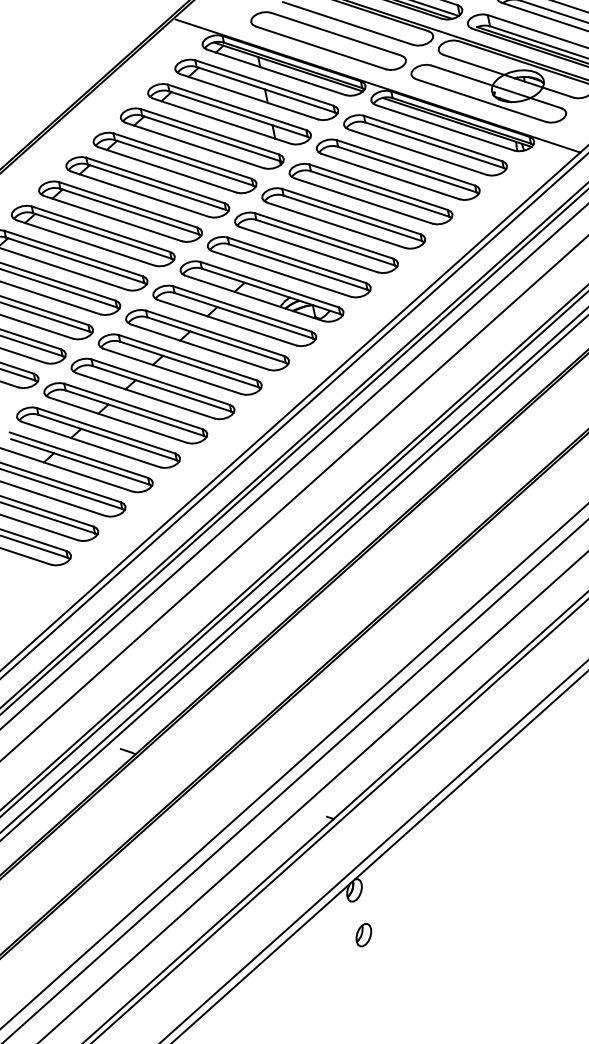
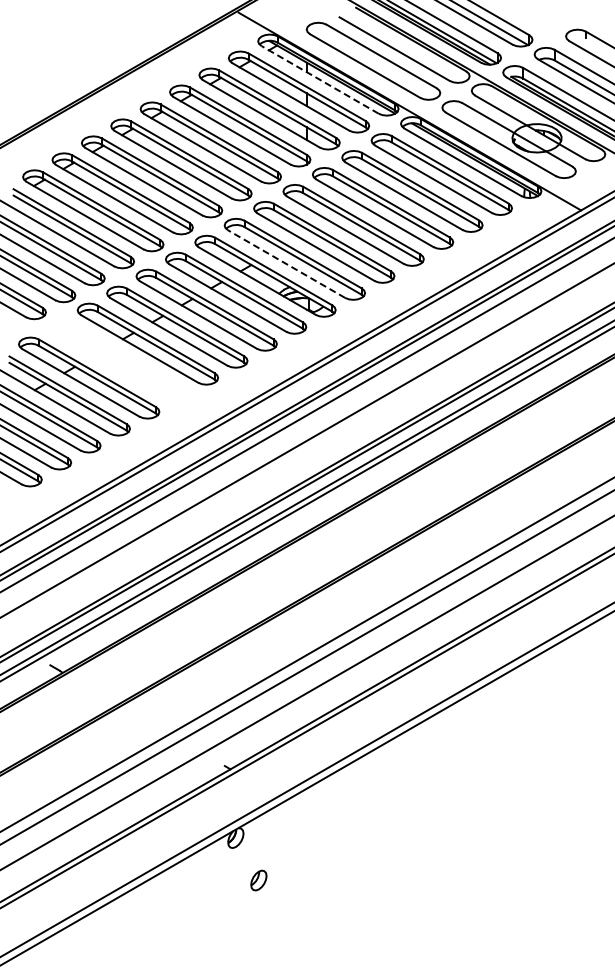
line: (276, 71) -> (320, 79), solid -> dashed
line: (281, 274) -> (286, 264), solid -> dashed
part: (125, 412) -> (118, 360), removed
part: (363, 935) -> (258, 880), moved

